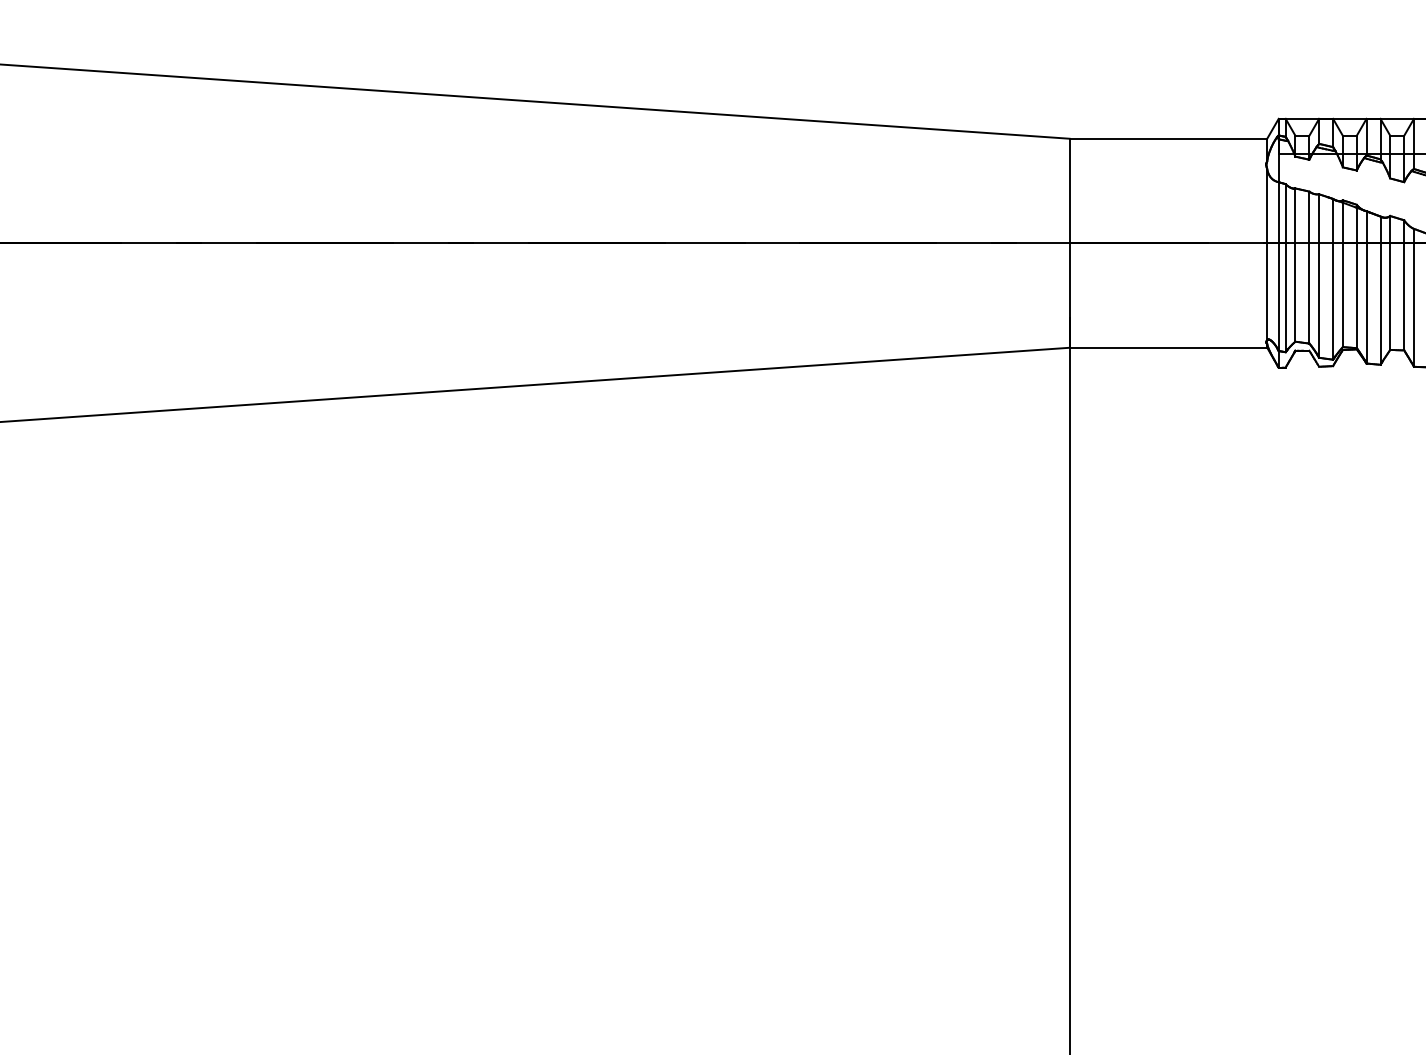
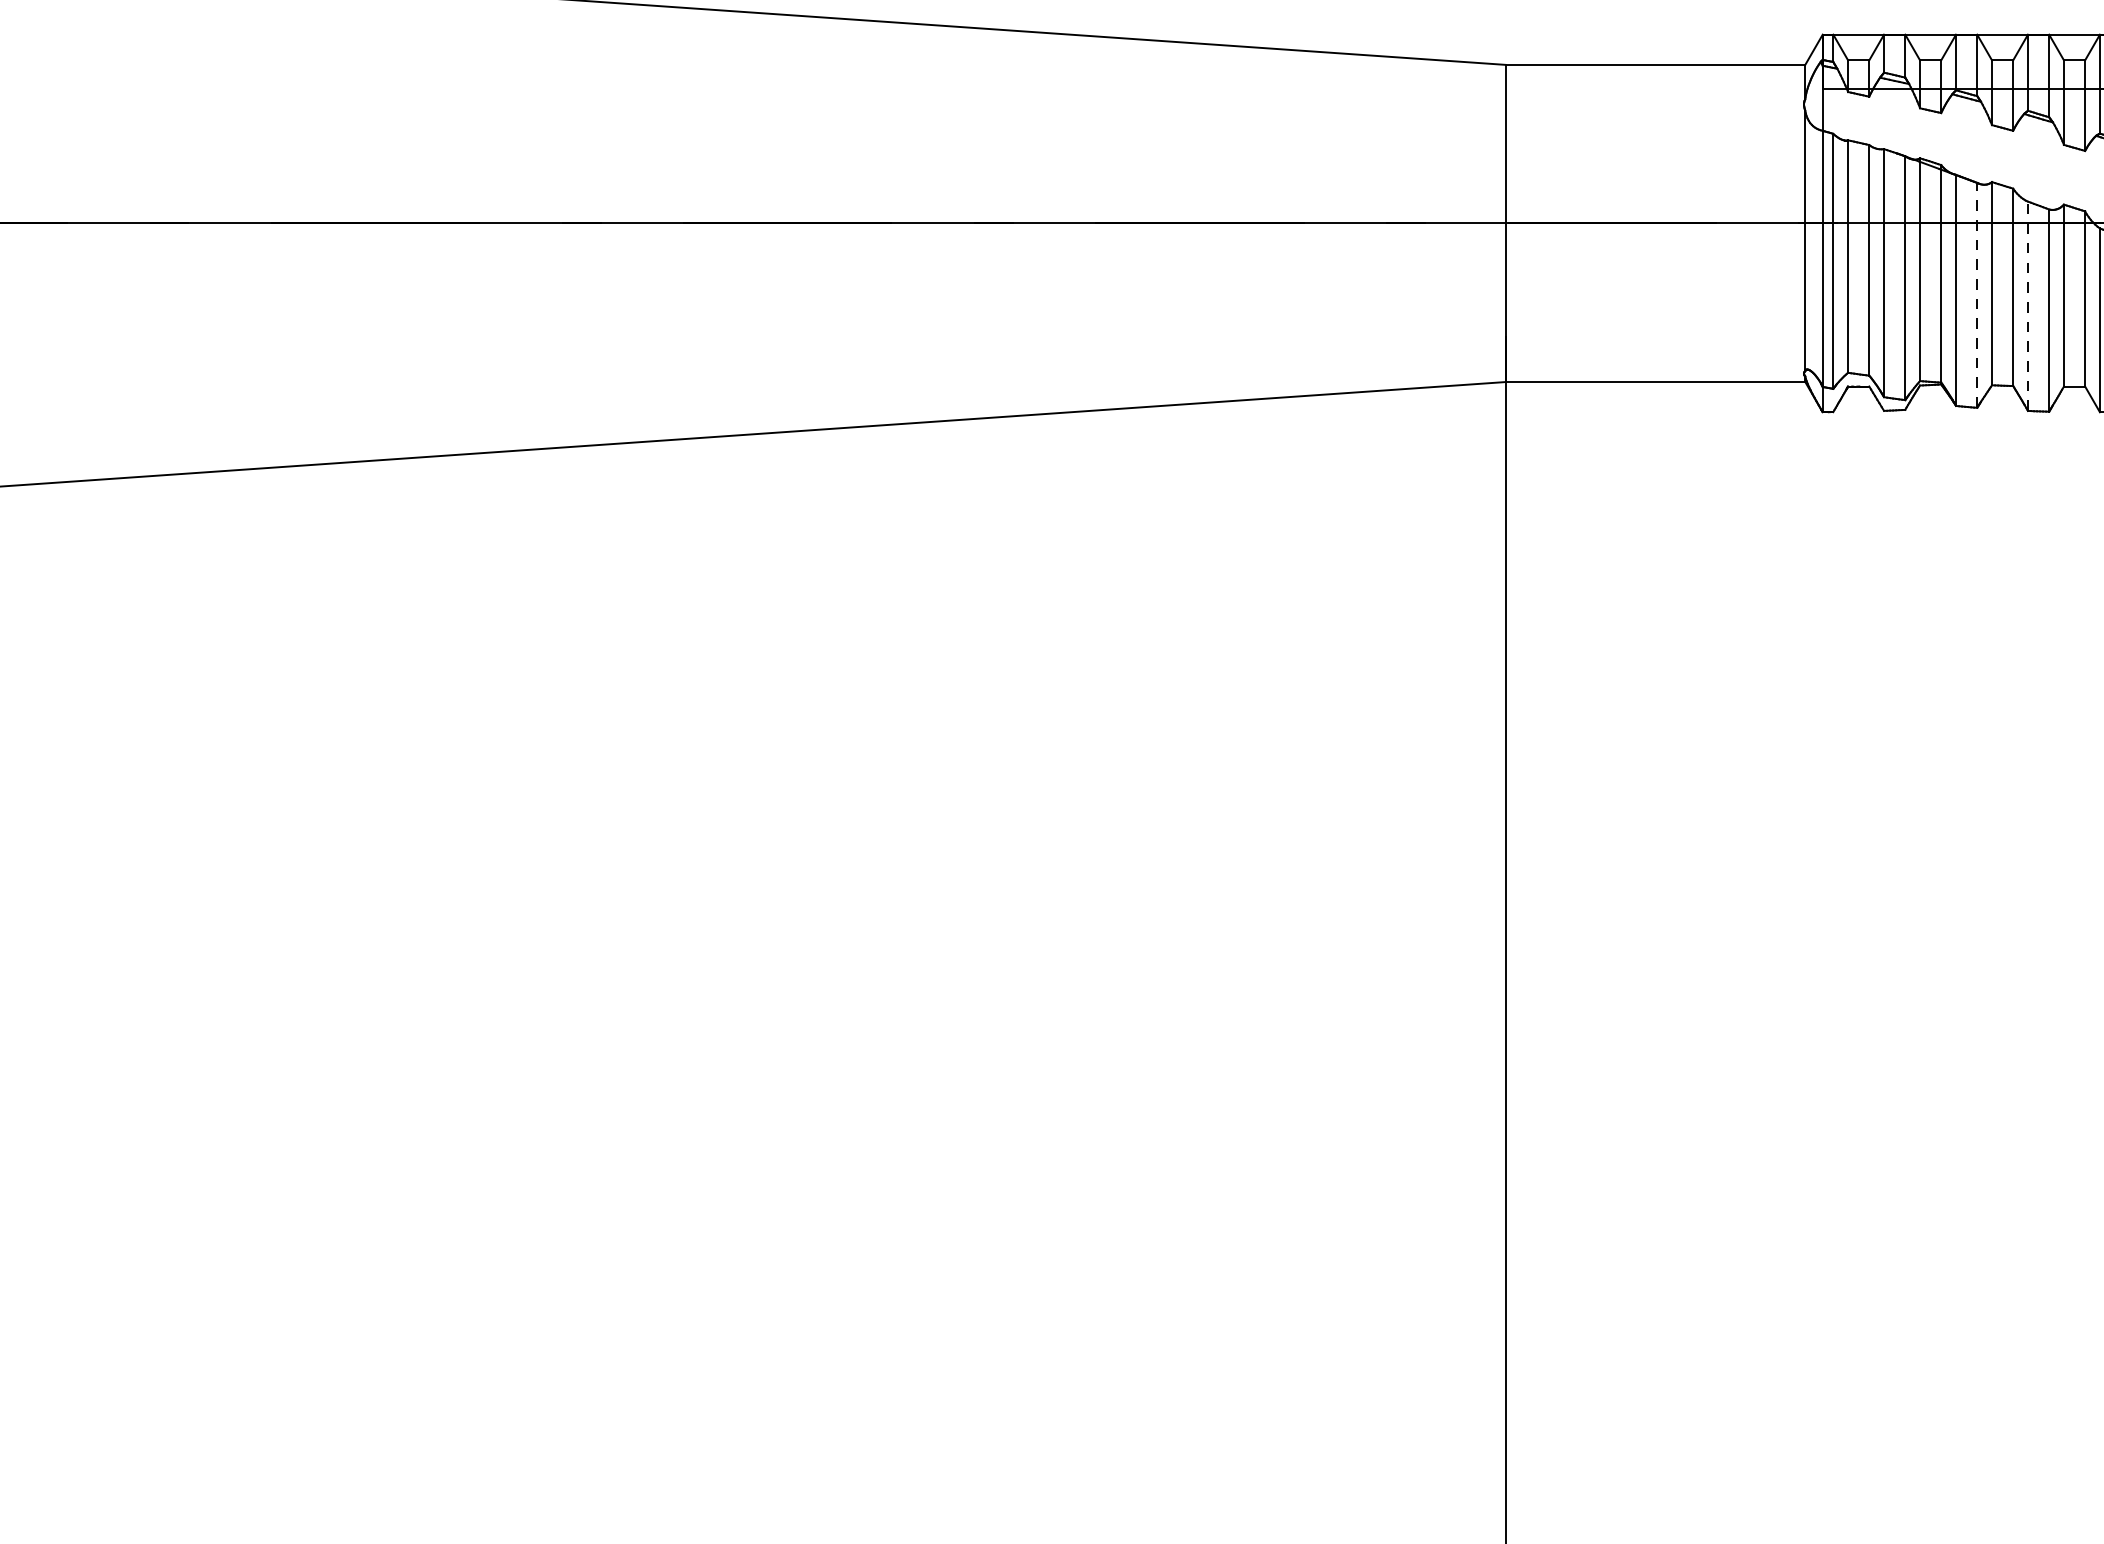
line: (1380, 290) -> (1977, 295), solid -> dashed
line: (1413, 297) -> (2027, 305), solid -> dashed

